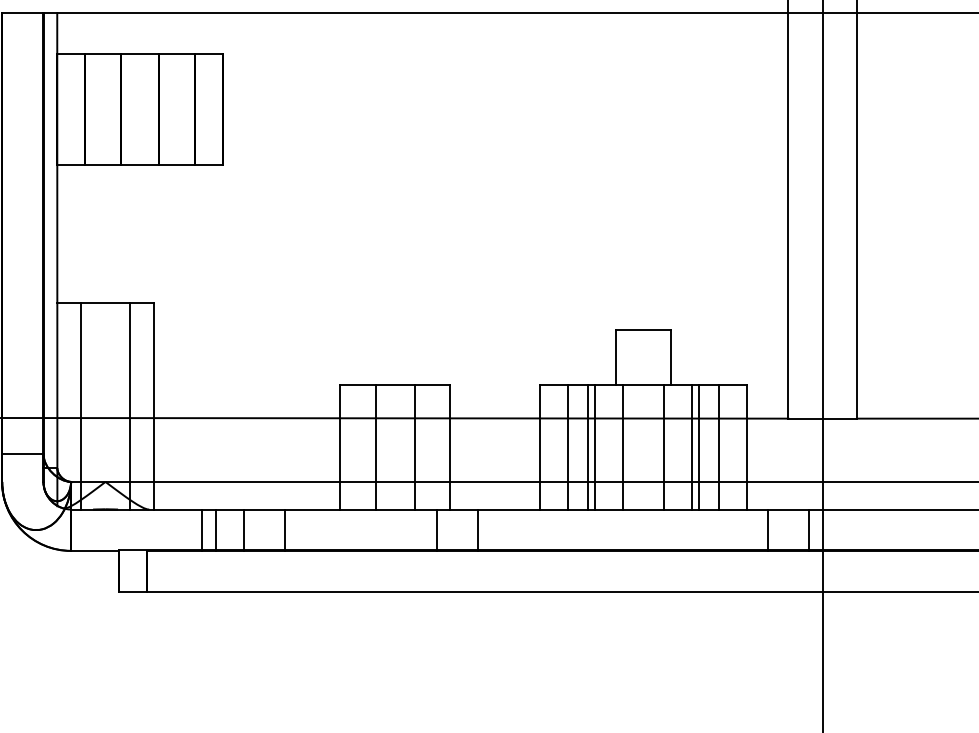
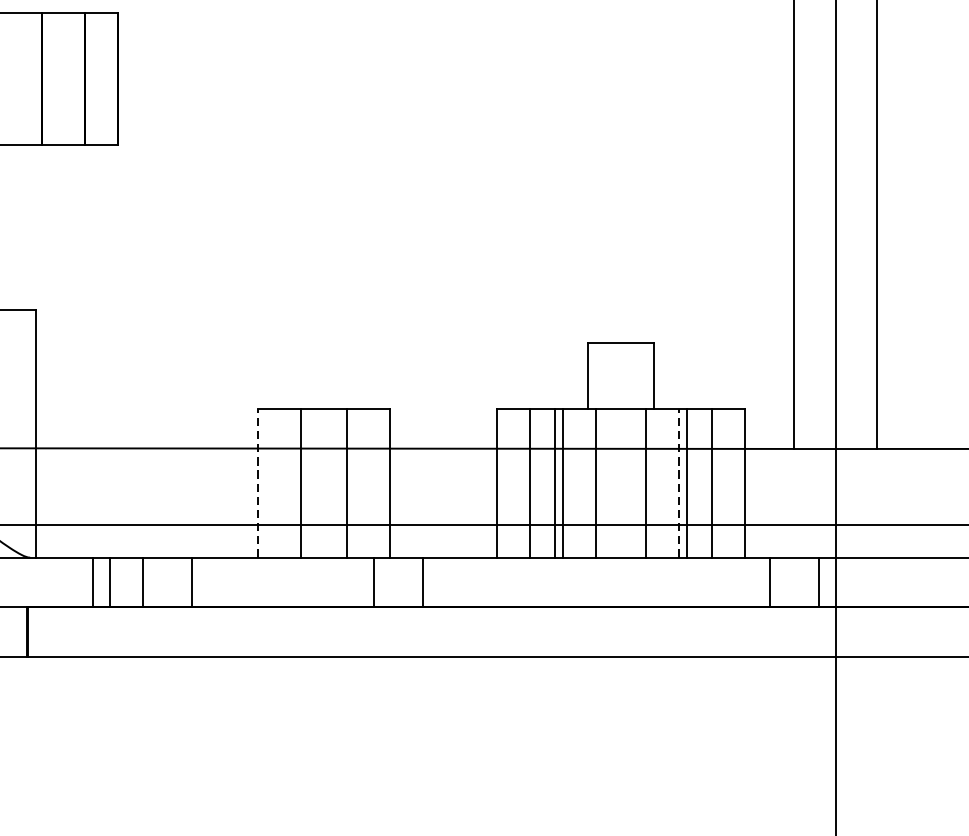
line: (129, 405) -> (6, 433), removed
line: (340, 446) -> (258, 482), solid -> dashed
line: (691, 446) -> (678, 482), solid -> dashed

